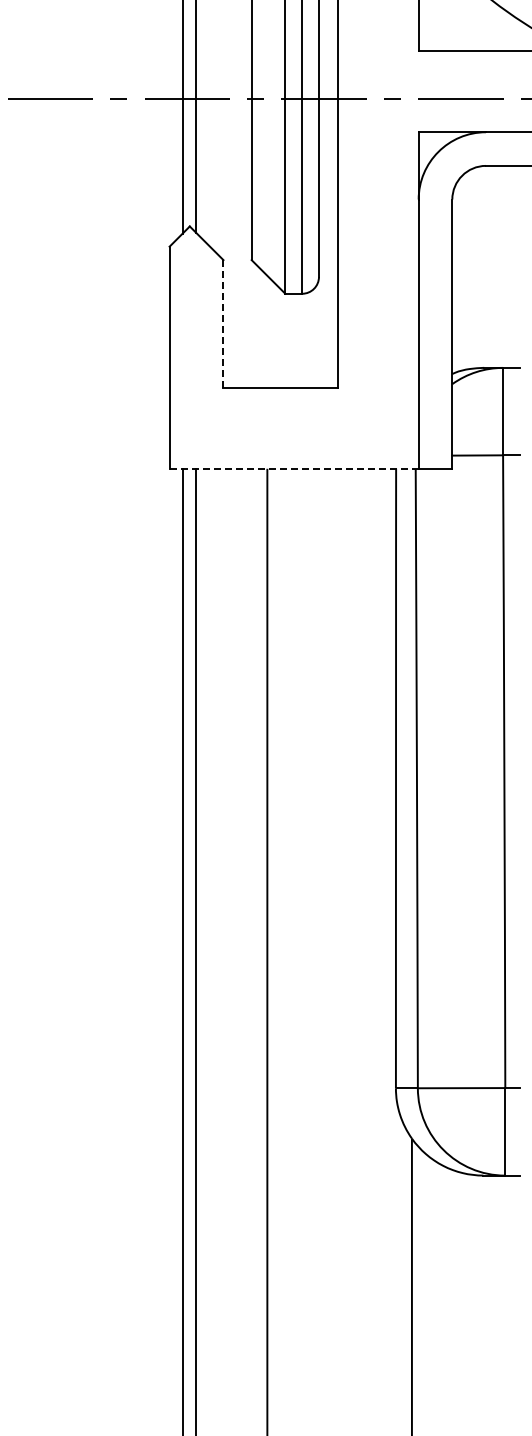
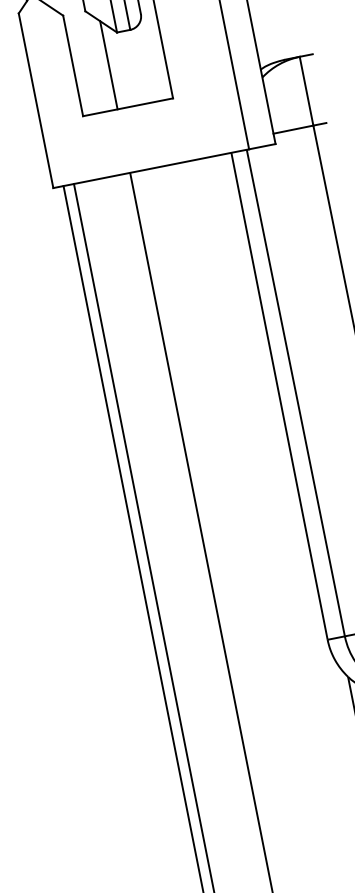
line: (223, 324) -> (73, 66), dashed -> solid
line: (267, 331) -> (108, 64), added
line: (294, 468) -> (151, 168), dashed -> solid

